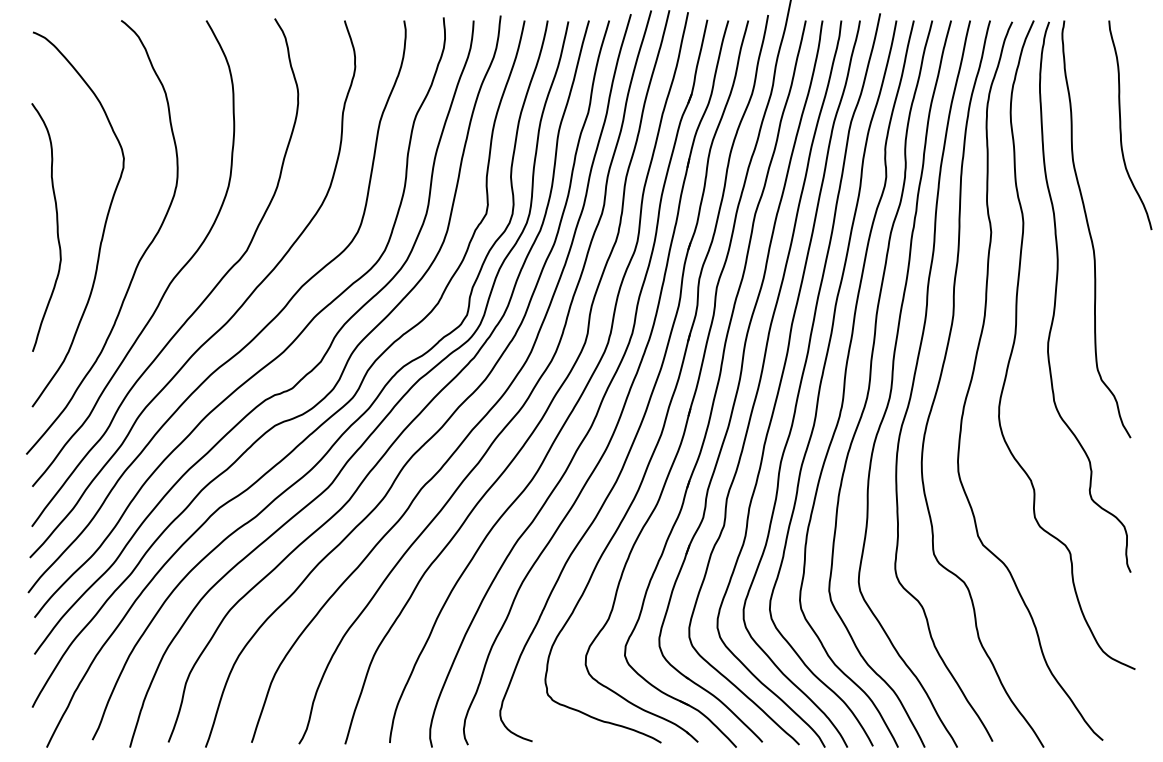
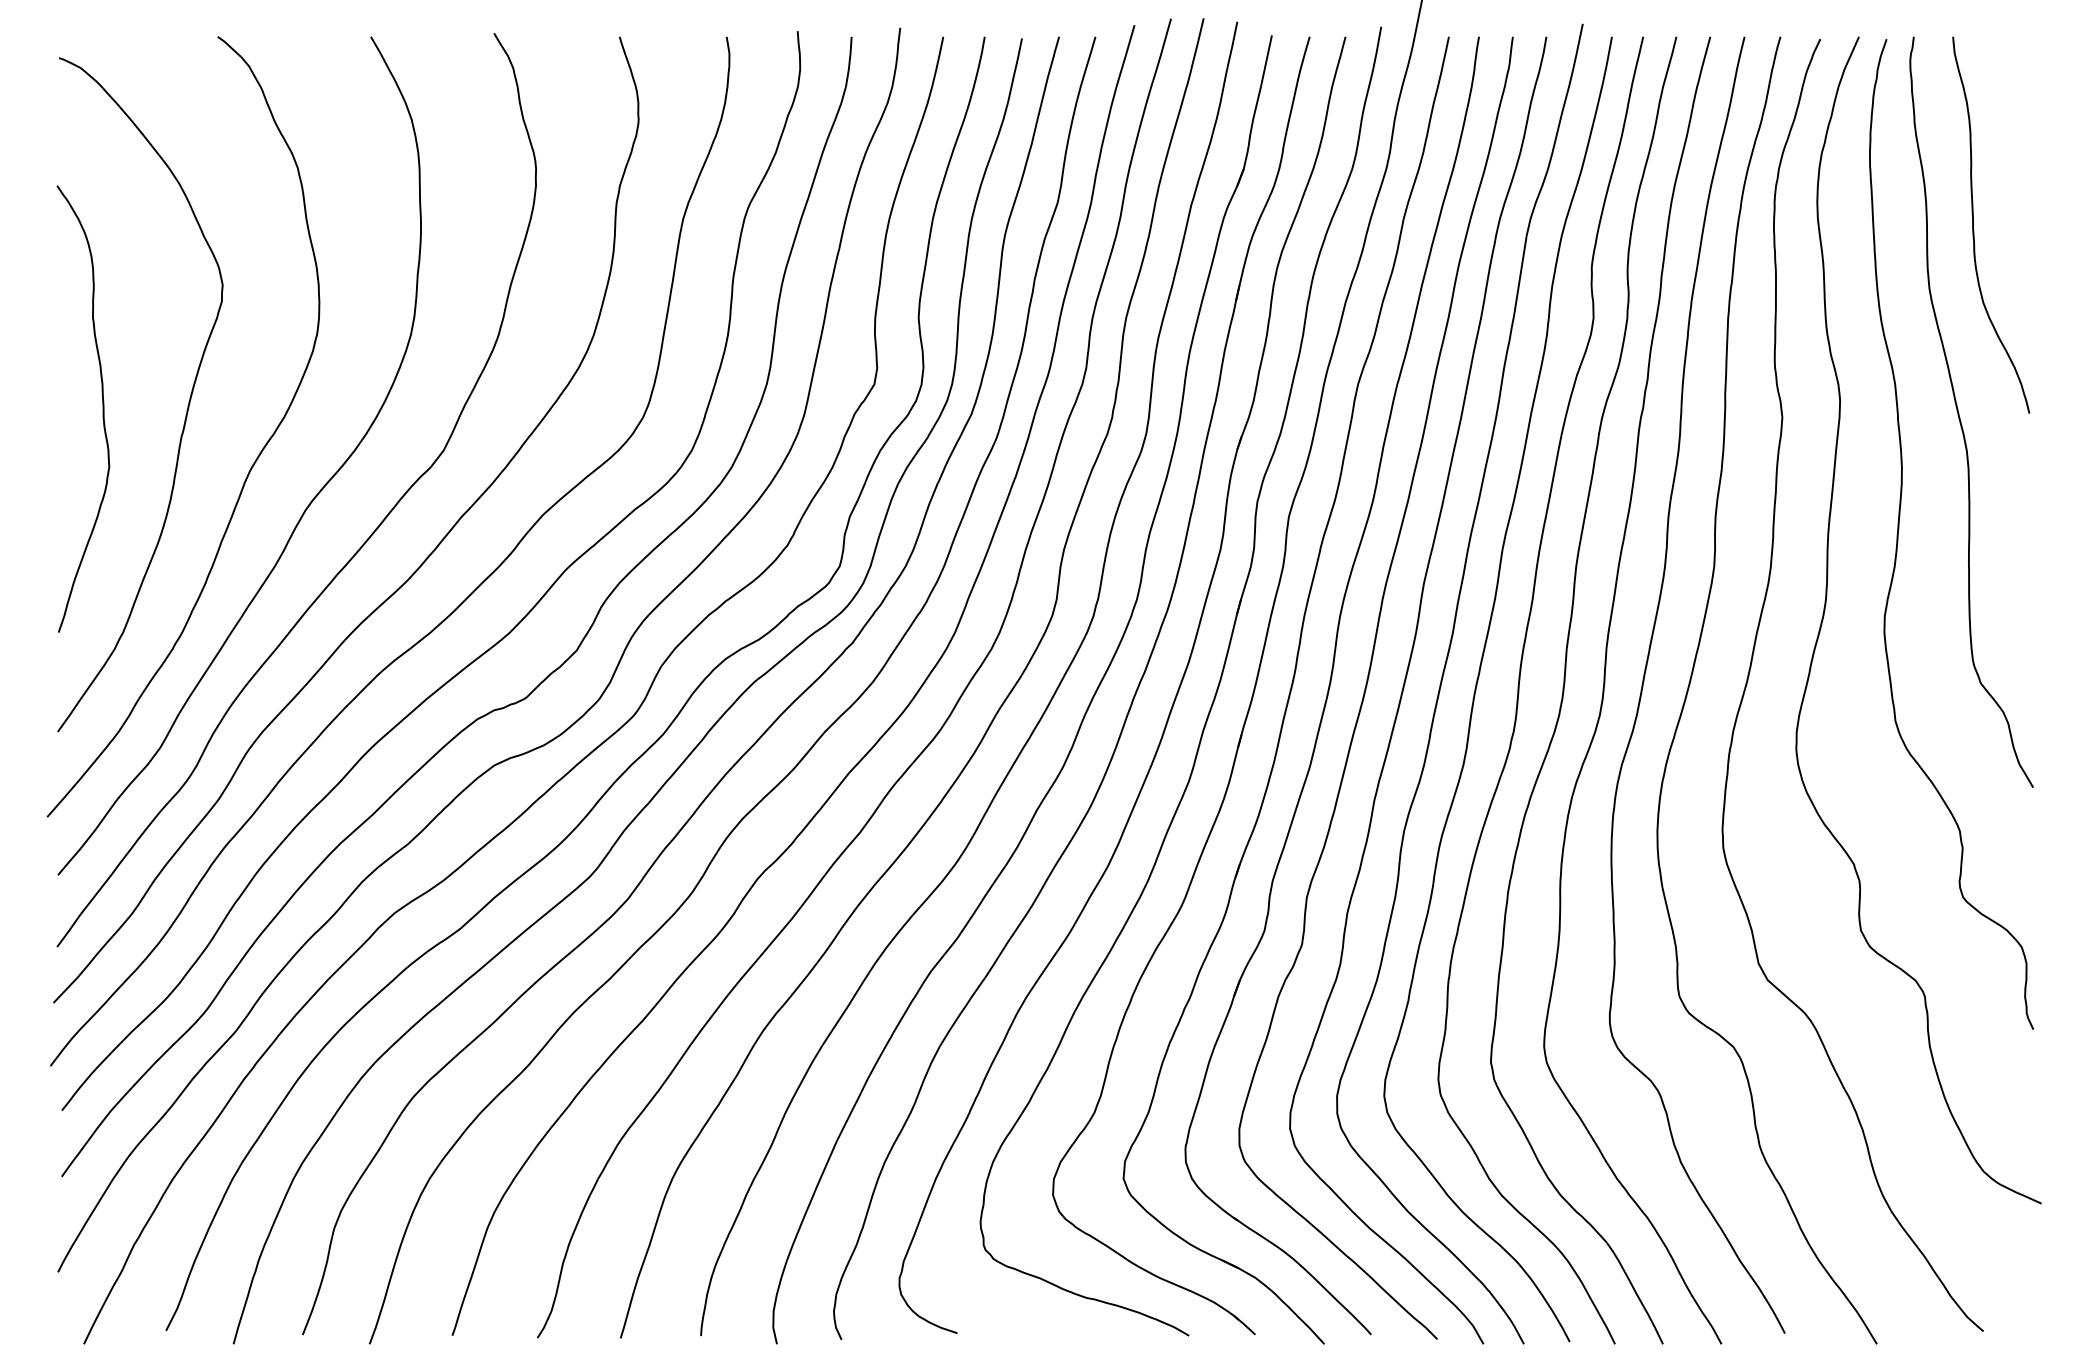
curve: (1121, 125) -> (1975, 225), moved

